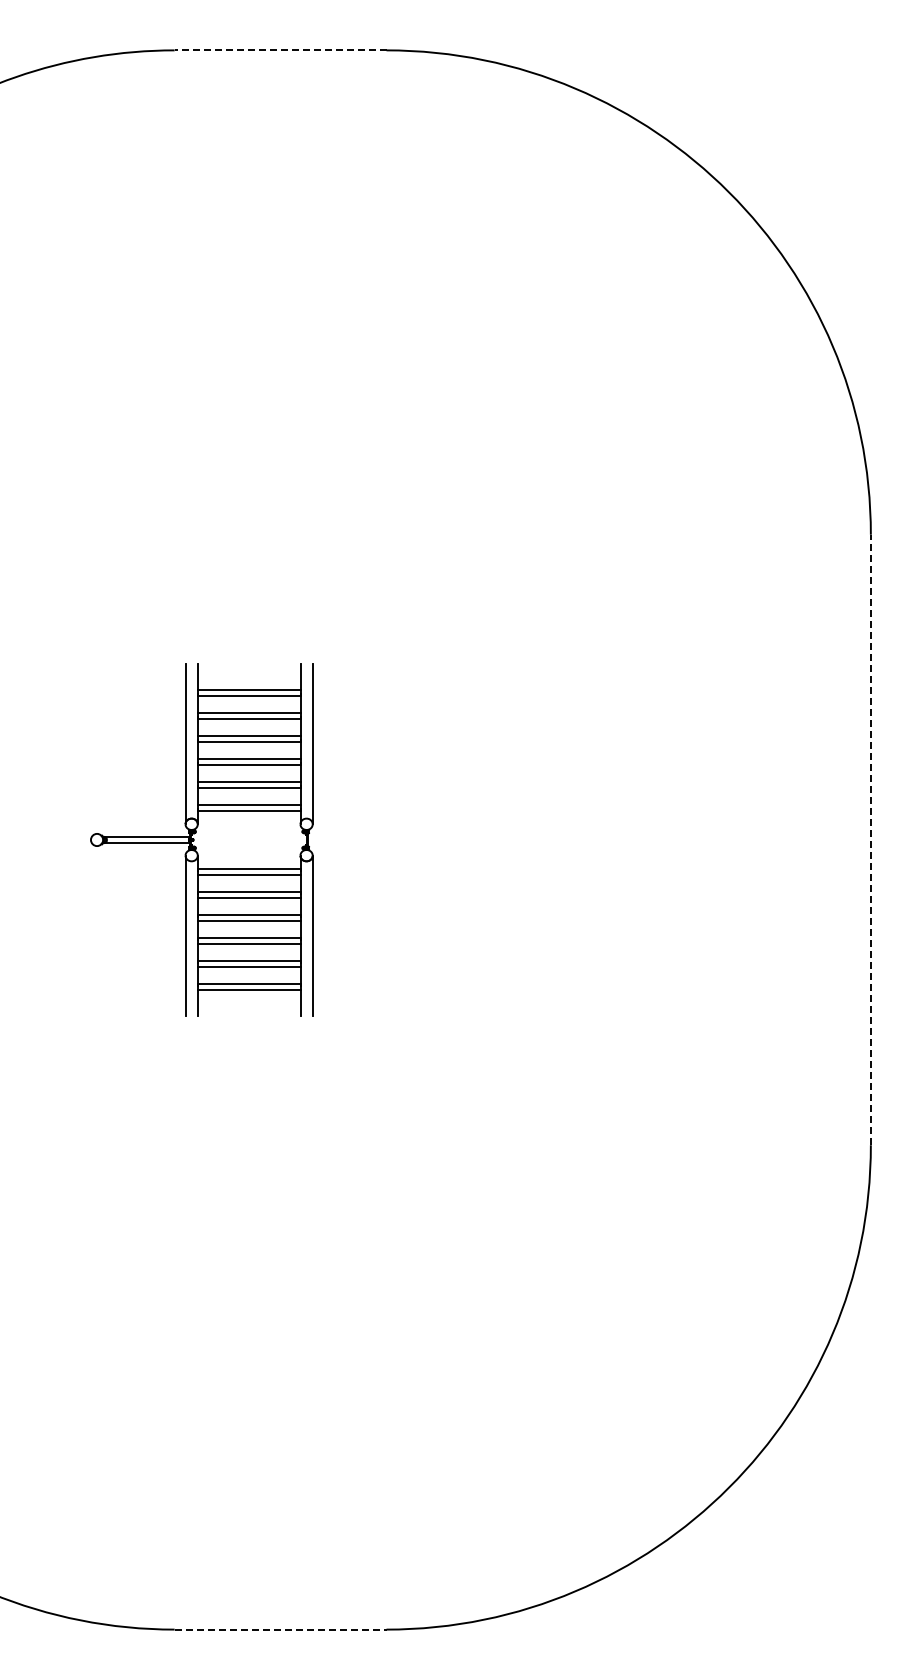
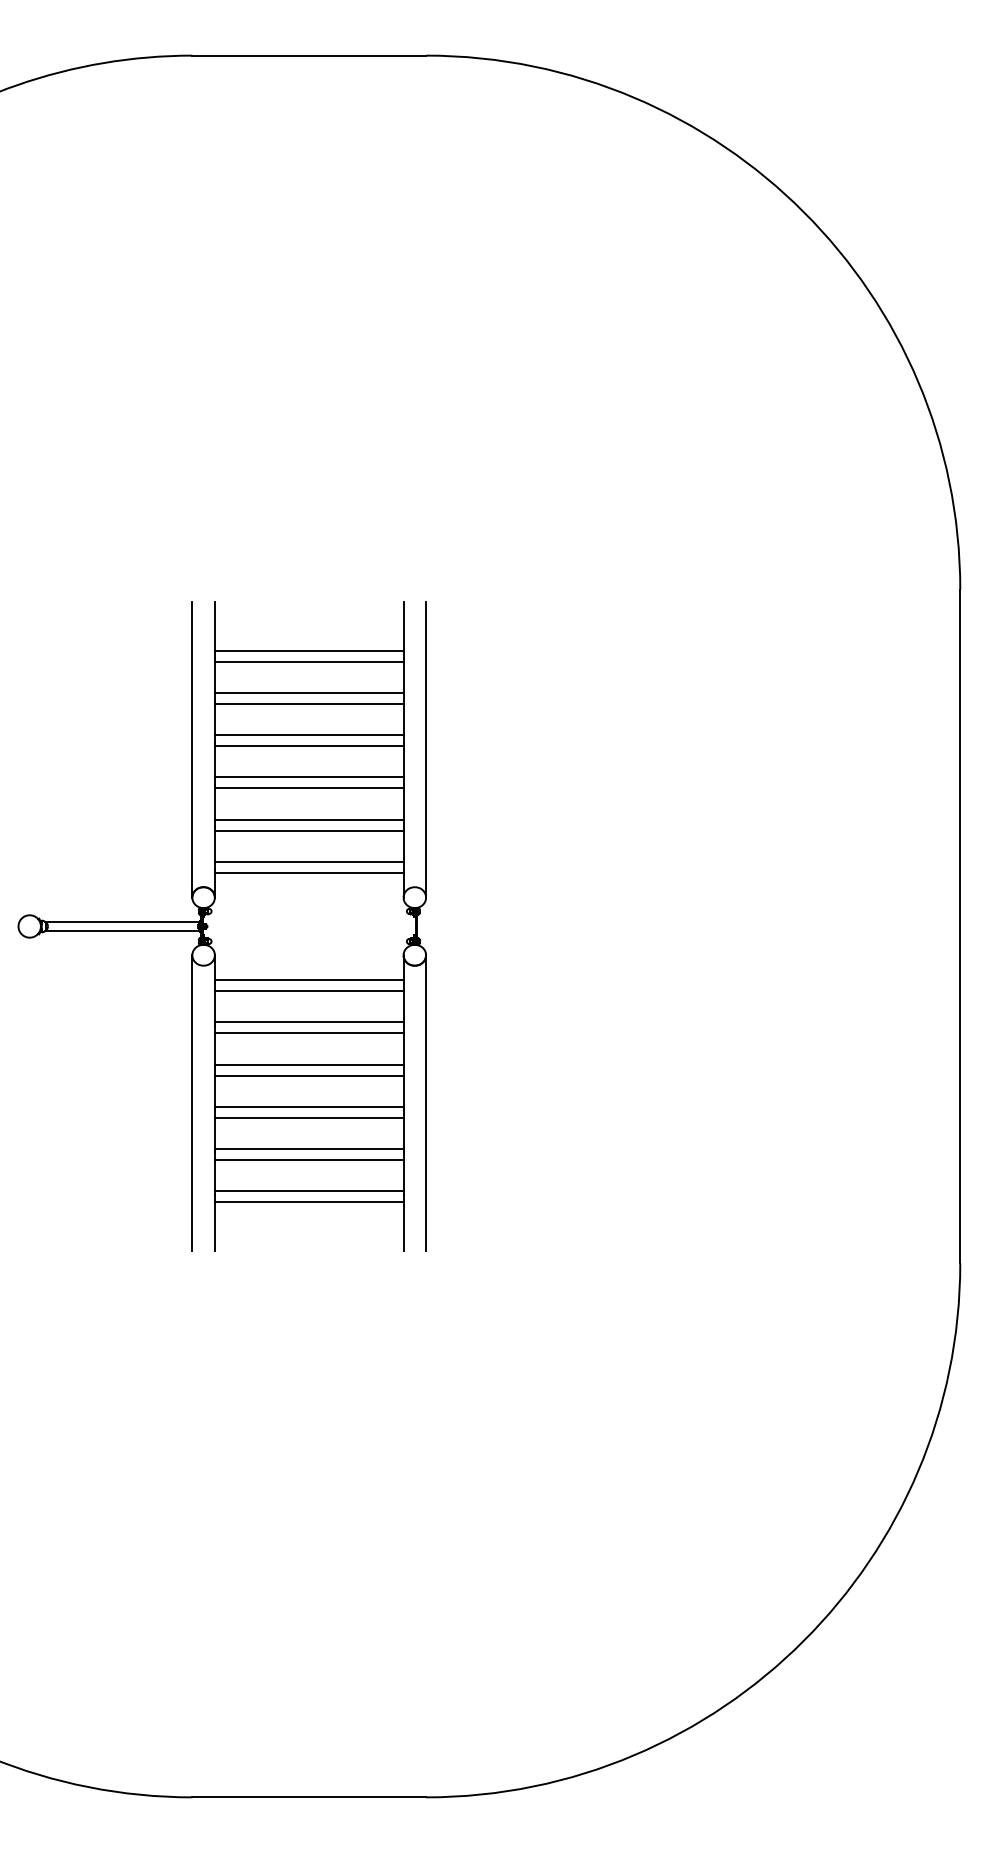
line: (280, 50) -> (309, 55), dashed -> solid
part: (201, 839) -> (222, 925), size x1.67
line: (870, 839) -> (959, 925), dashed -> solid
line: (280, 1629) -> (309, 1797), dashed -> solid

